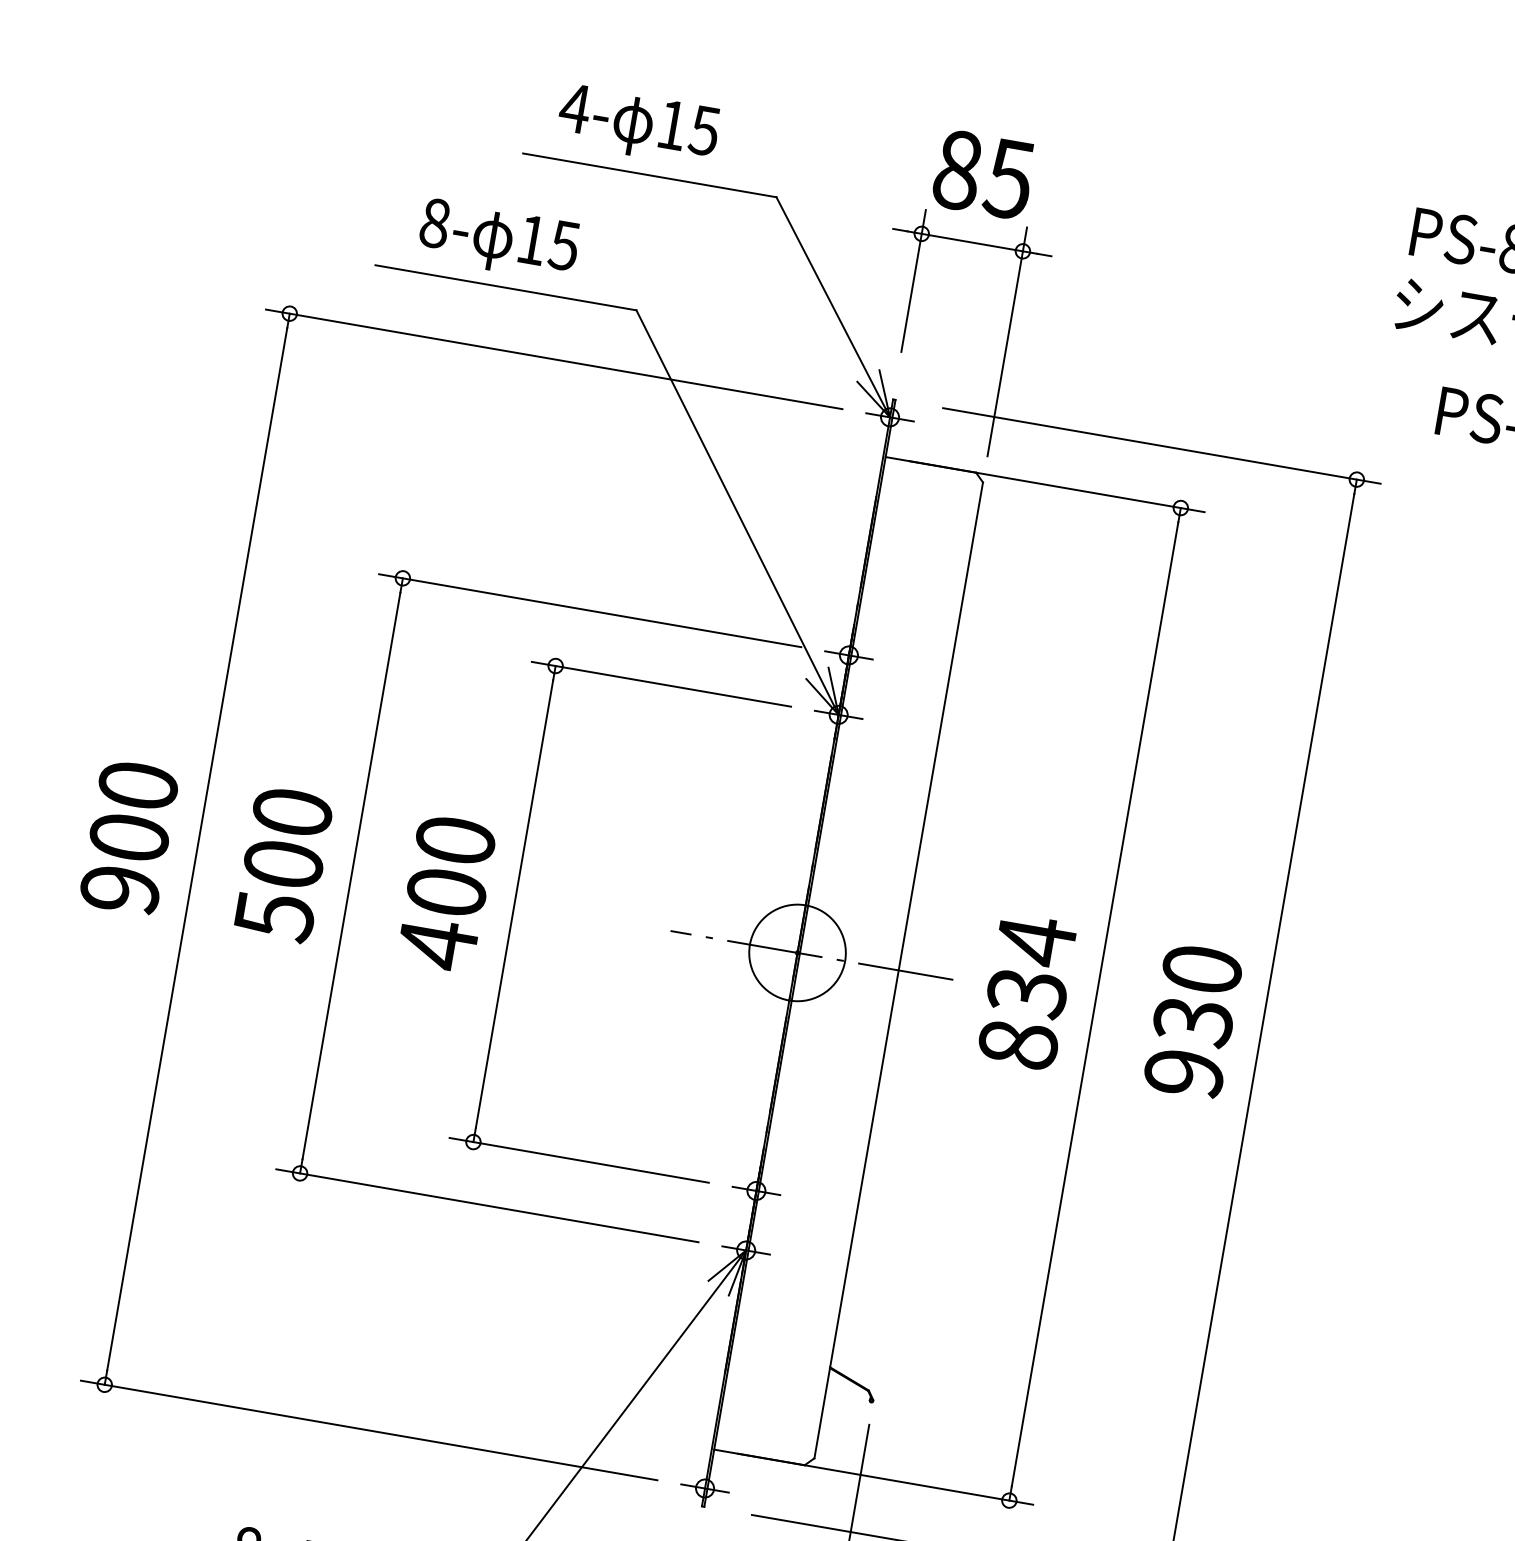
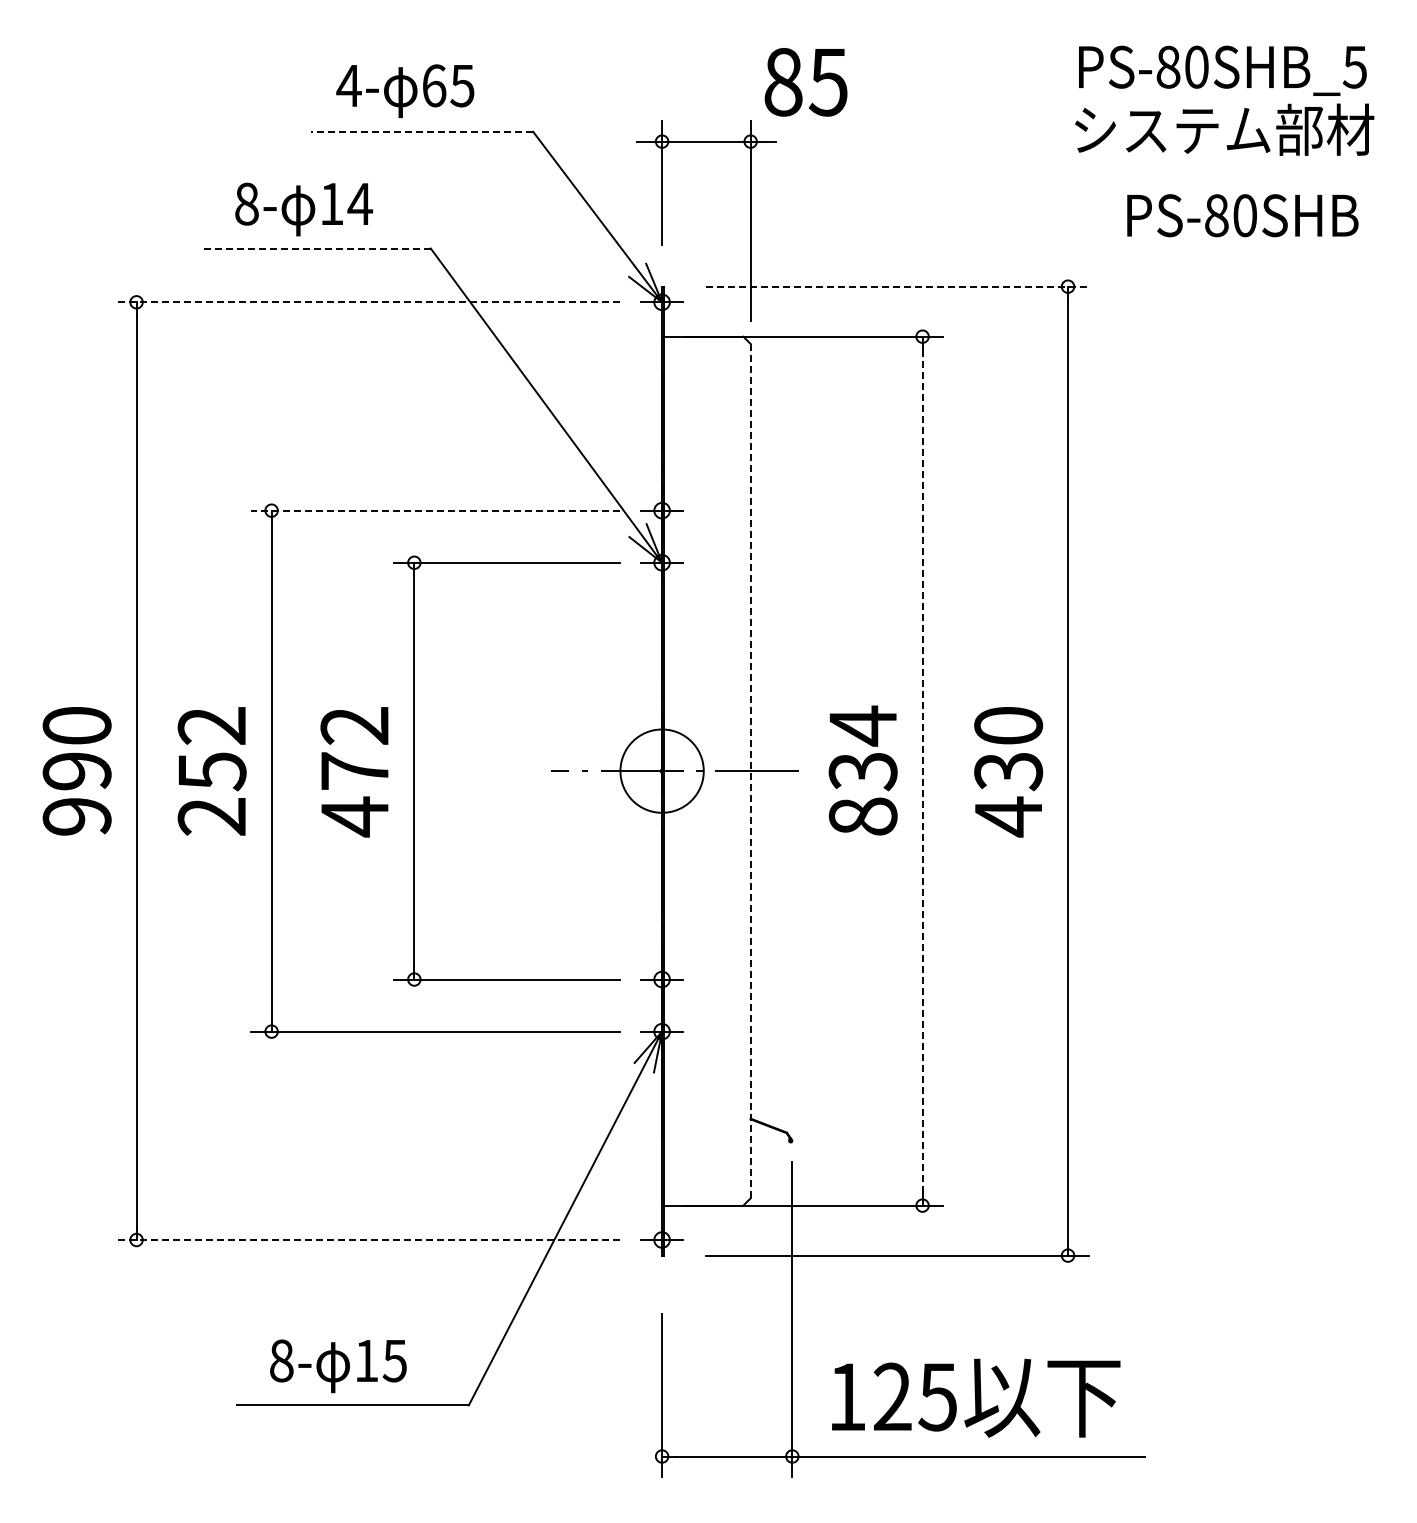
text: (672, 124) -> (434, 85), 15 -> 65
line: (650, 174) -> (422, 131), solid -> dashed
text: (982, 174) -> (805, 82), moved
text: (564, 246) -> (360, 204), 15 -> 14
line: (505, 287) -> (316, 248), solid -> dashed
line: (553, 359) -> (367, 302), solid -> dashed
line: (1162, 445) -> (897, 286), solid -> dashed
line: (590, 610) -> (435, 510), solid -> dashed
text: (128, 837) -> (76, 771), 900 -> 990
text: (282, 864) -> (211, 771), 500 -> 252
text: (450, 866) -> (354, 748), 400 -> 472
line: (898, 970) -> (750, 771), solid -> dashed
line: (1094, 1004) -> (922, 771), solid -> dashed
text: (1184, 1073) -> (1008, 816), 930 -> 430
line: (368, 1430) -> (367, 1240), solid -> dashed

